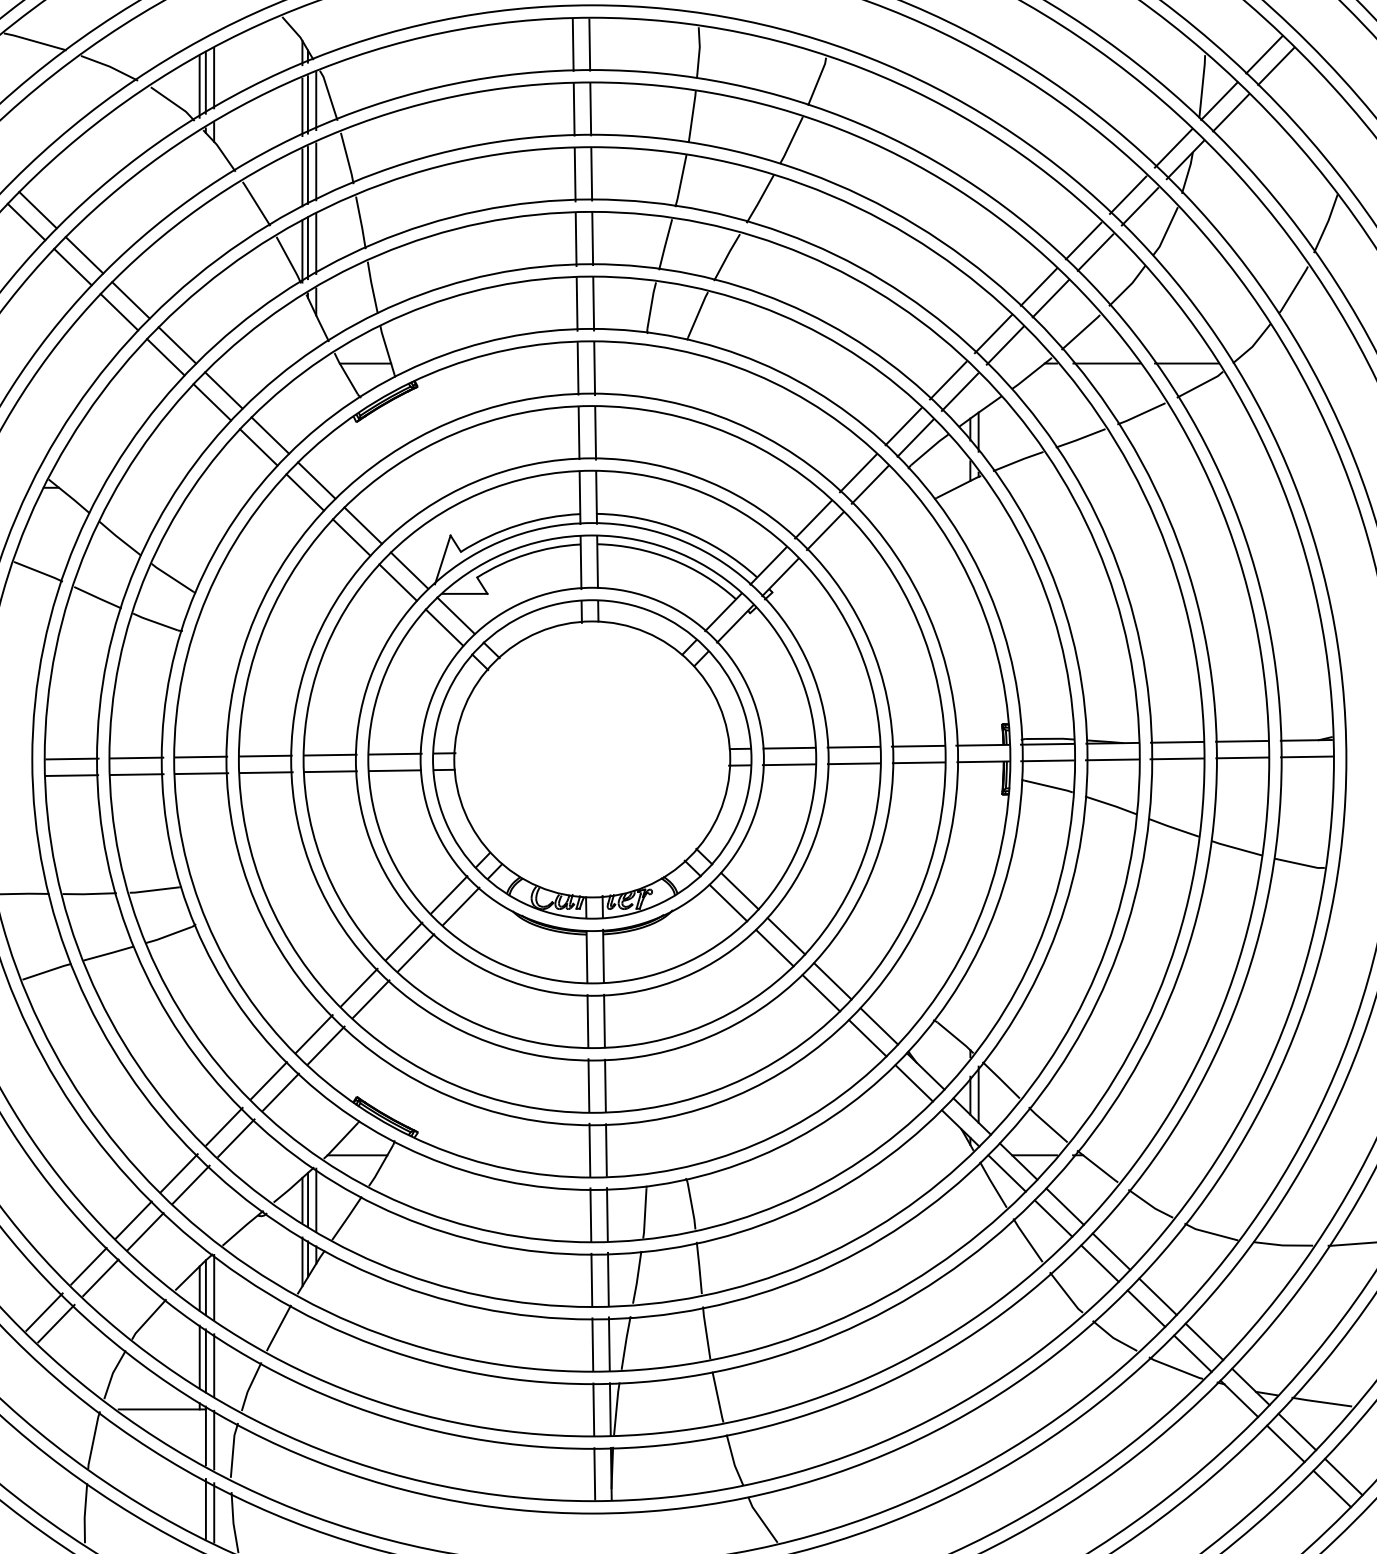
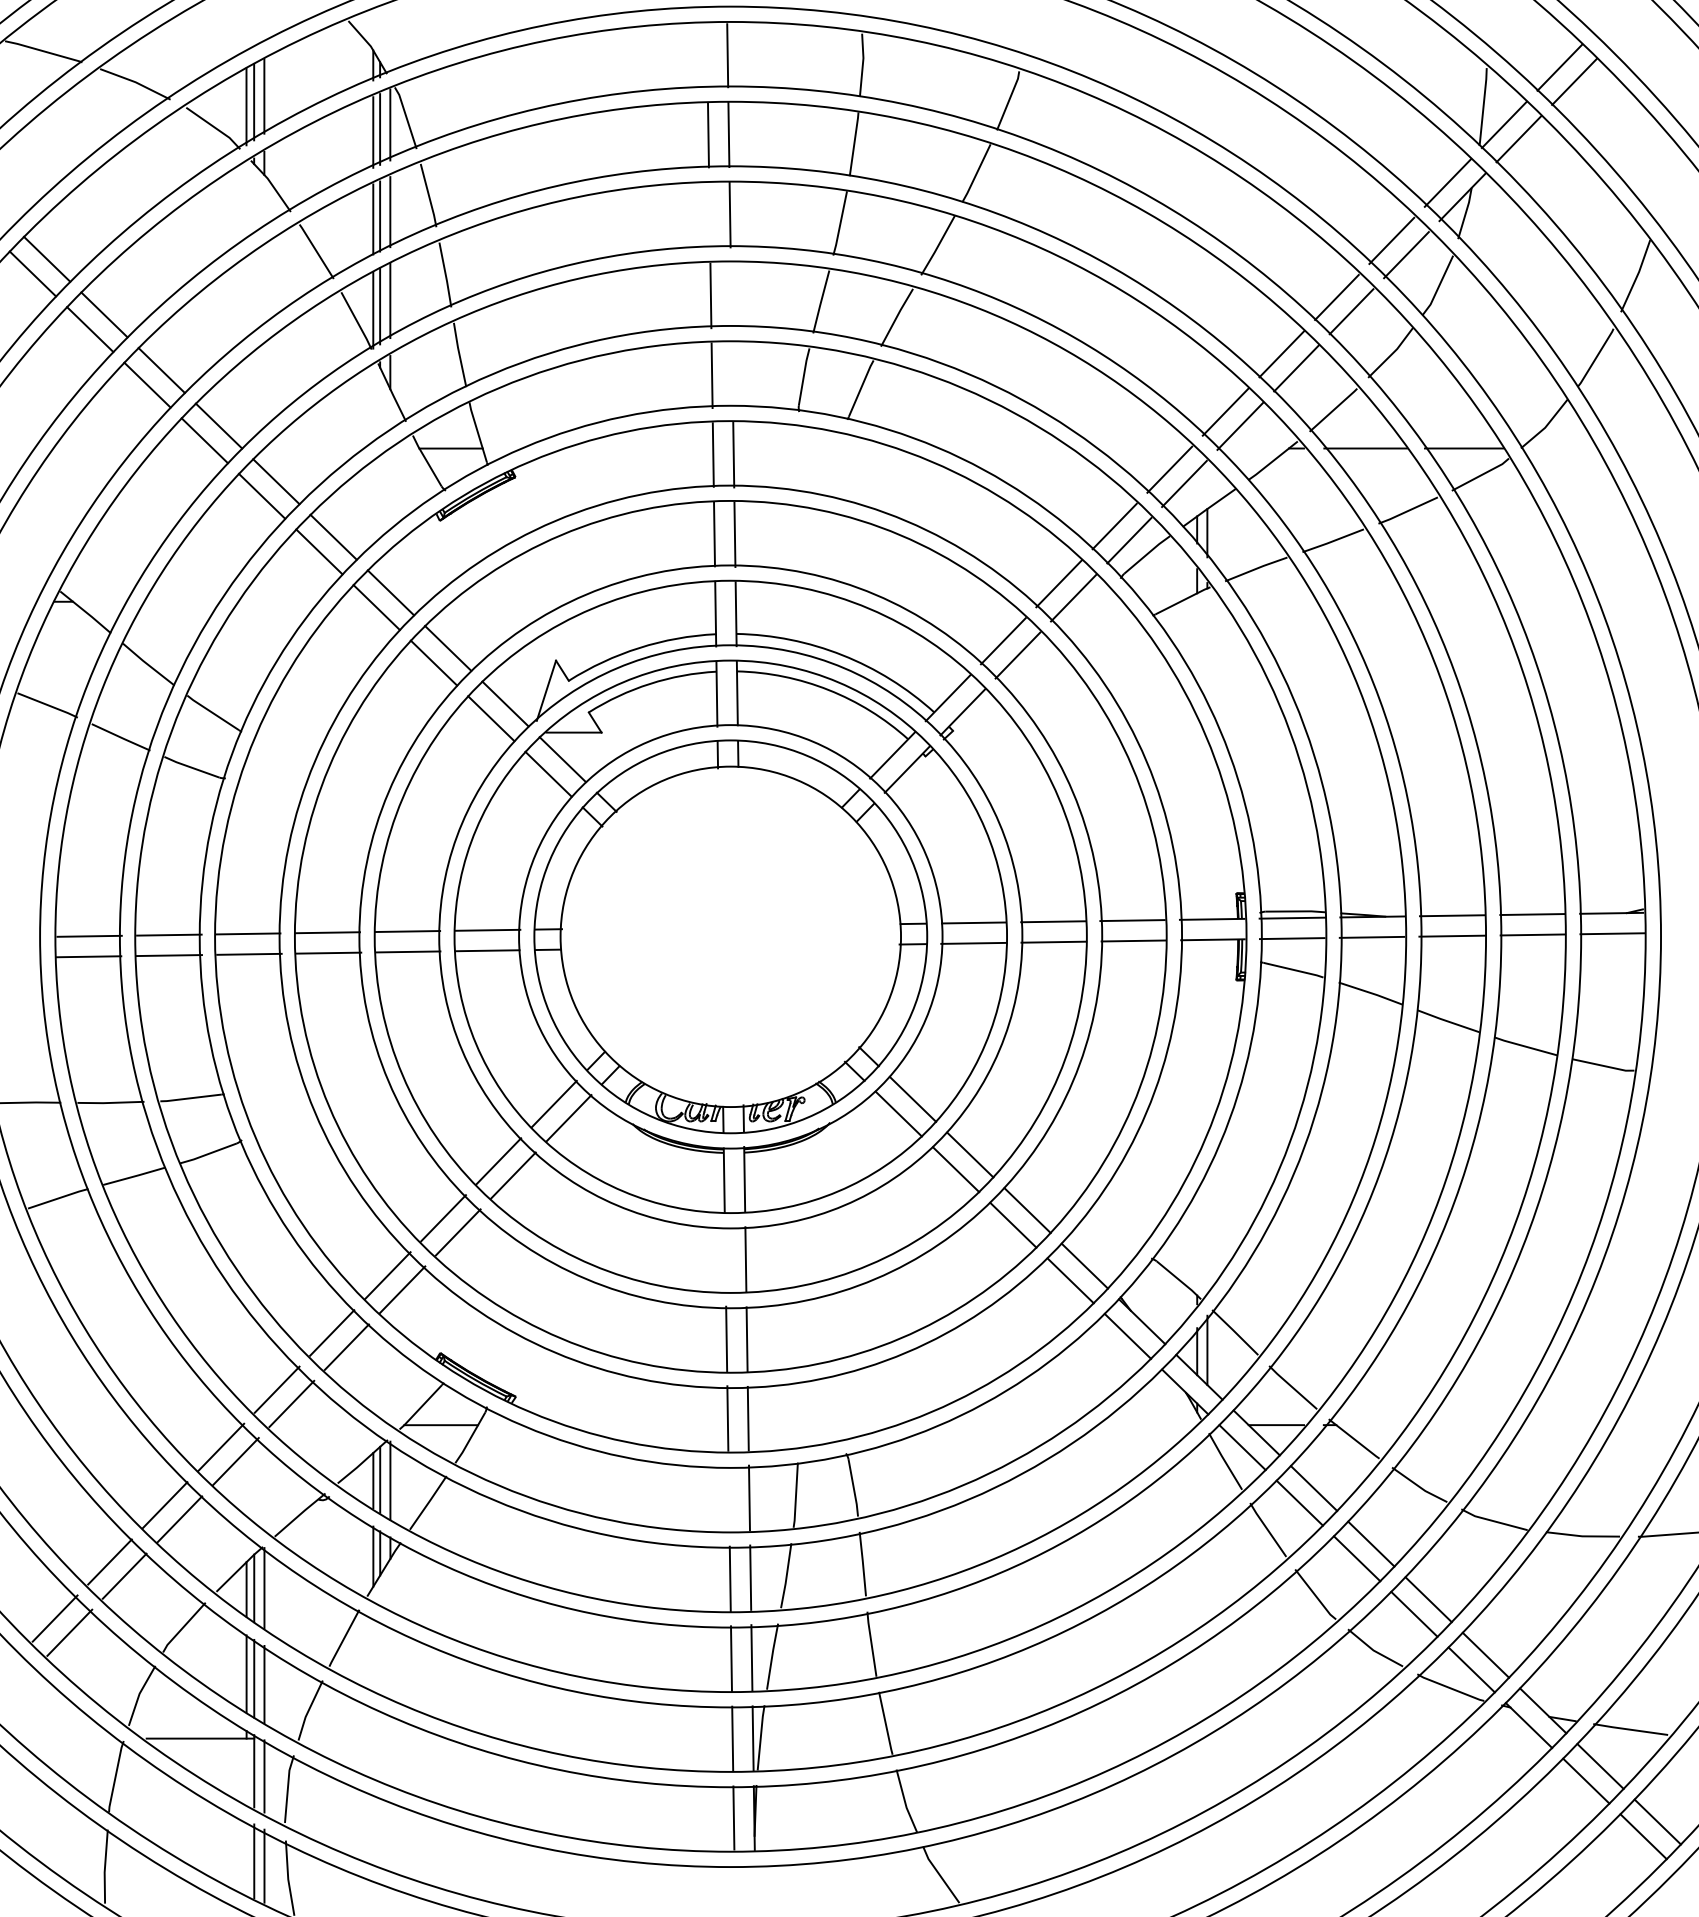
line: (572, 44) -> (706, 54), removed
line: (574, 174) -> (708, 215), removed
line: (592, 238) -> (731, 294), removed
line: (593, 303) -> (732, 374), removed
line: (587, 1020) -> (724, 1258), removed
line: (590, 1214) -> (728, 1498), removed

